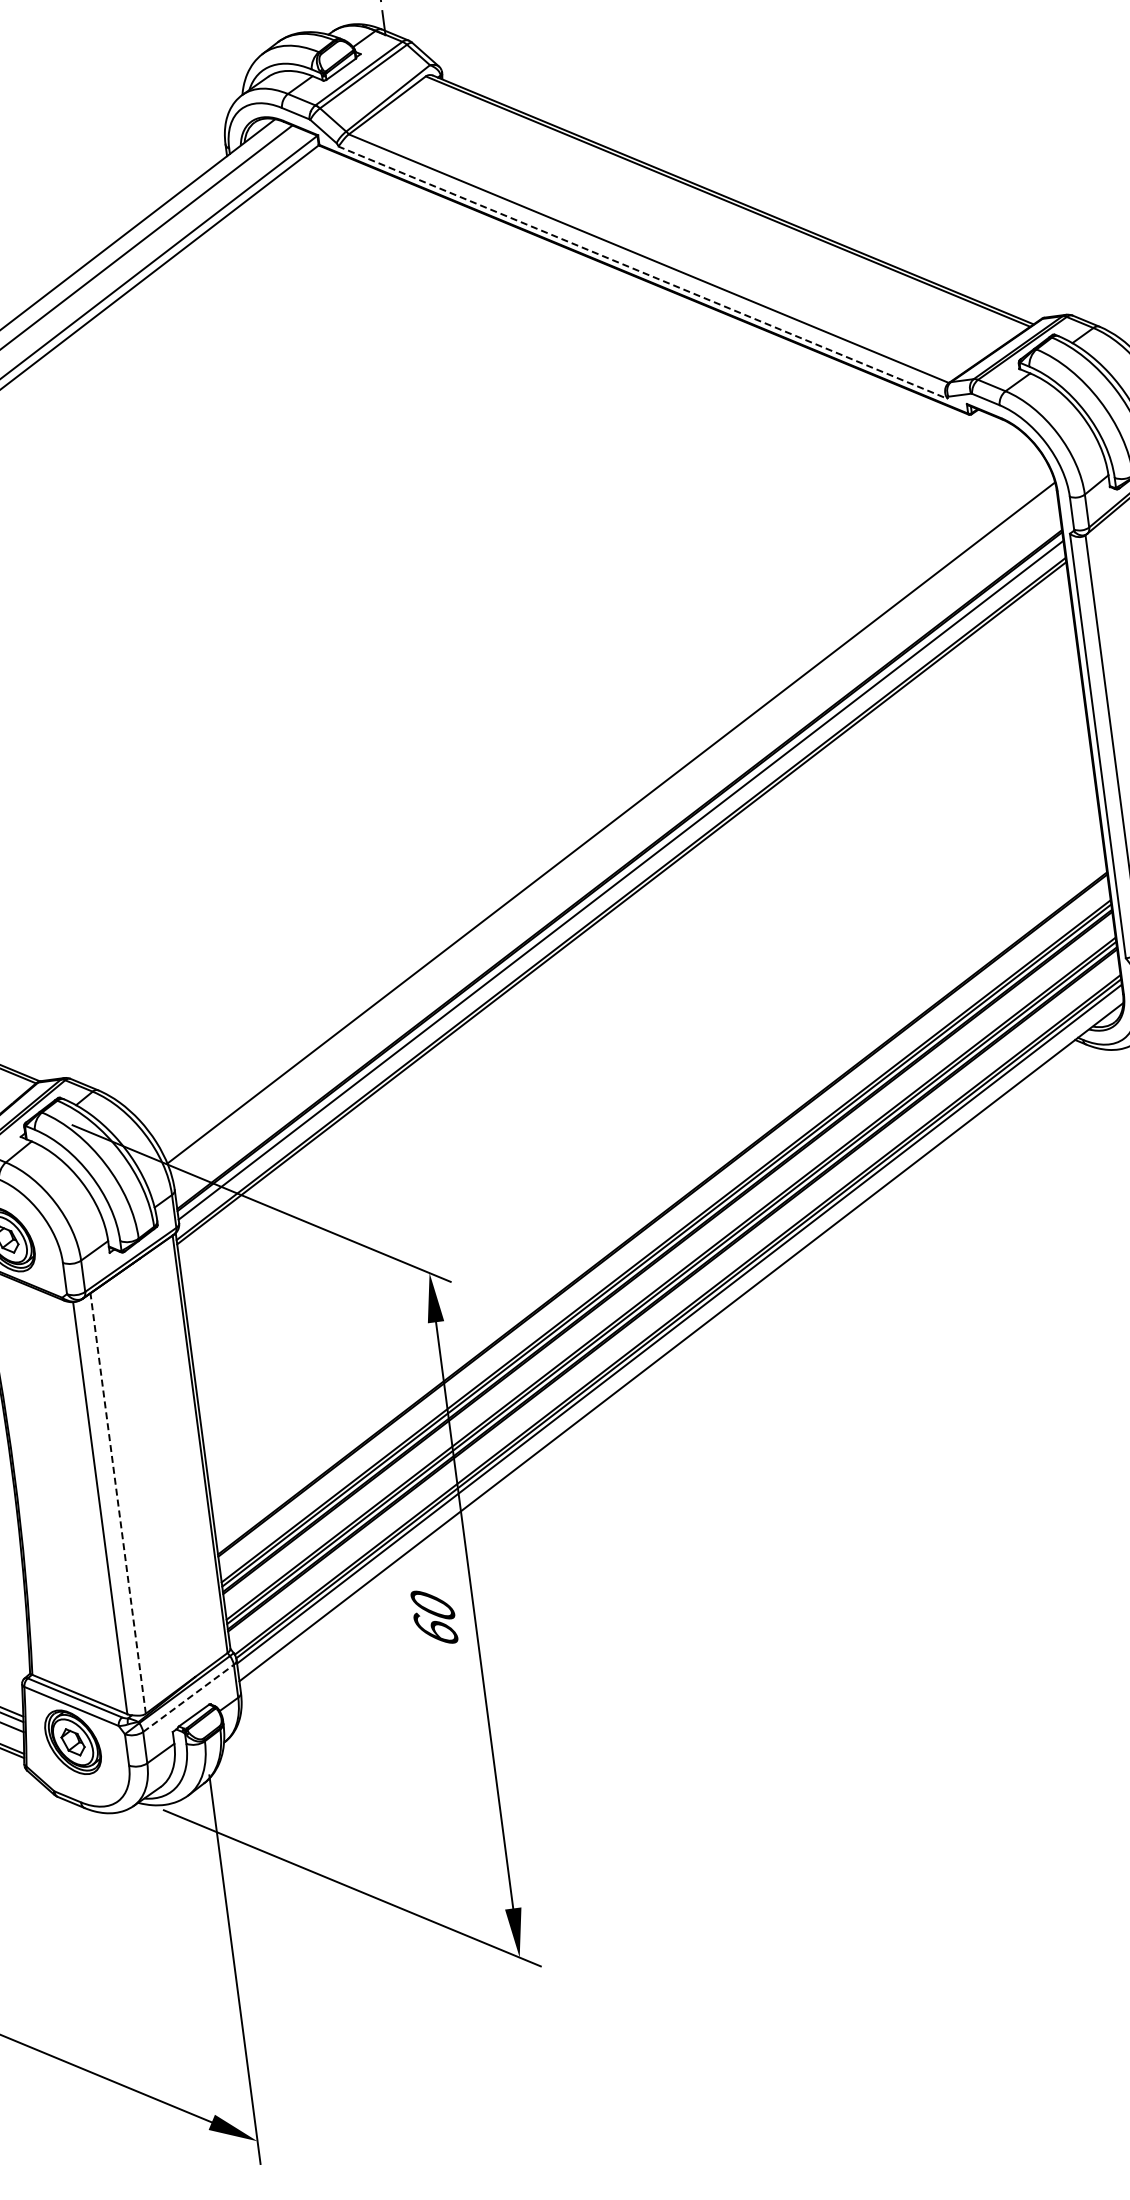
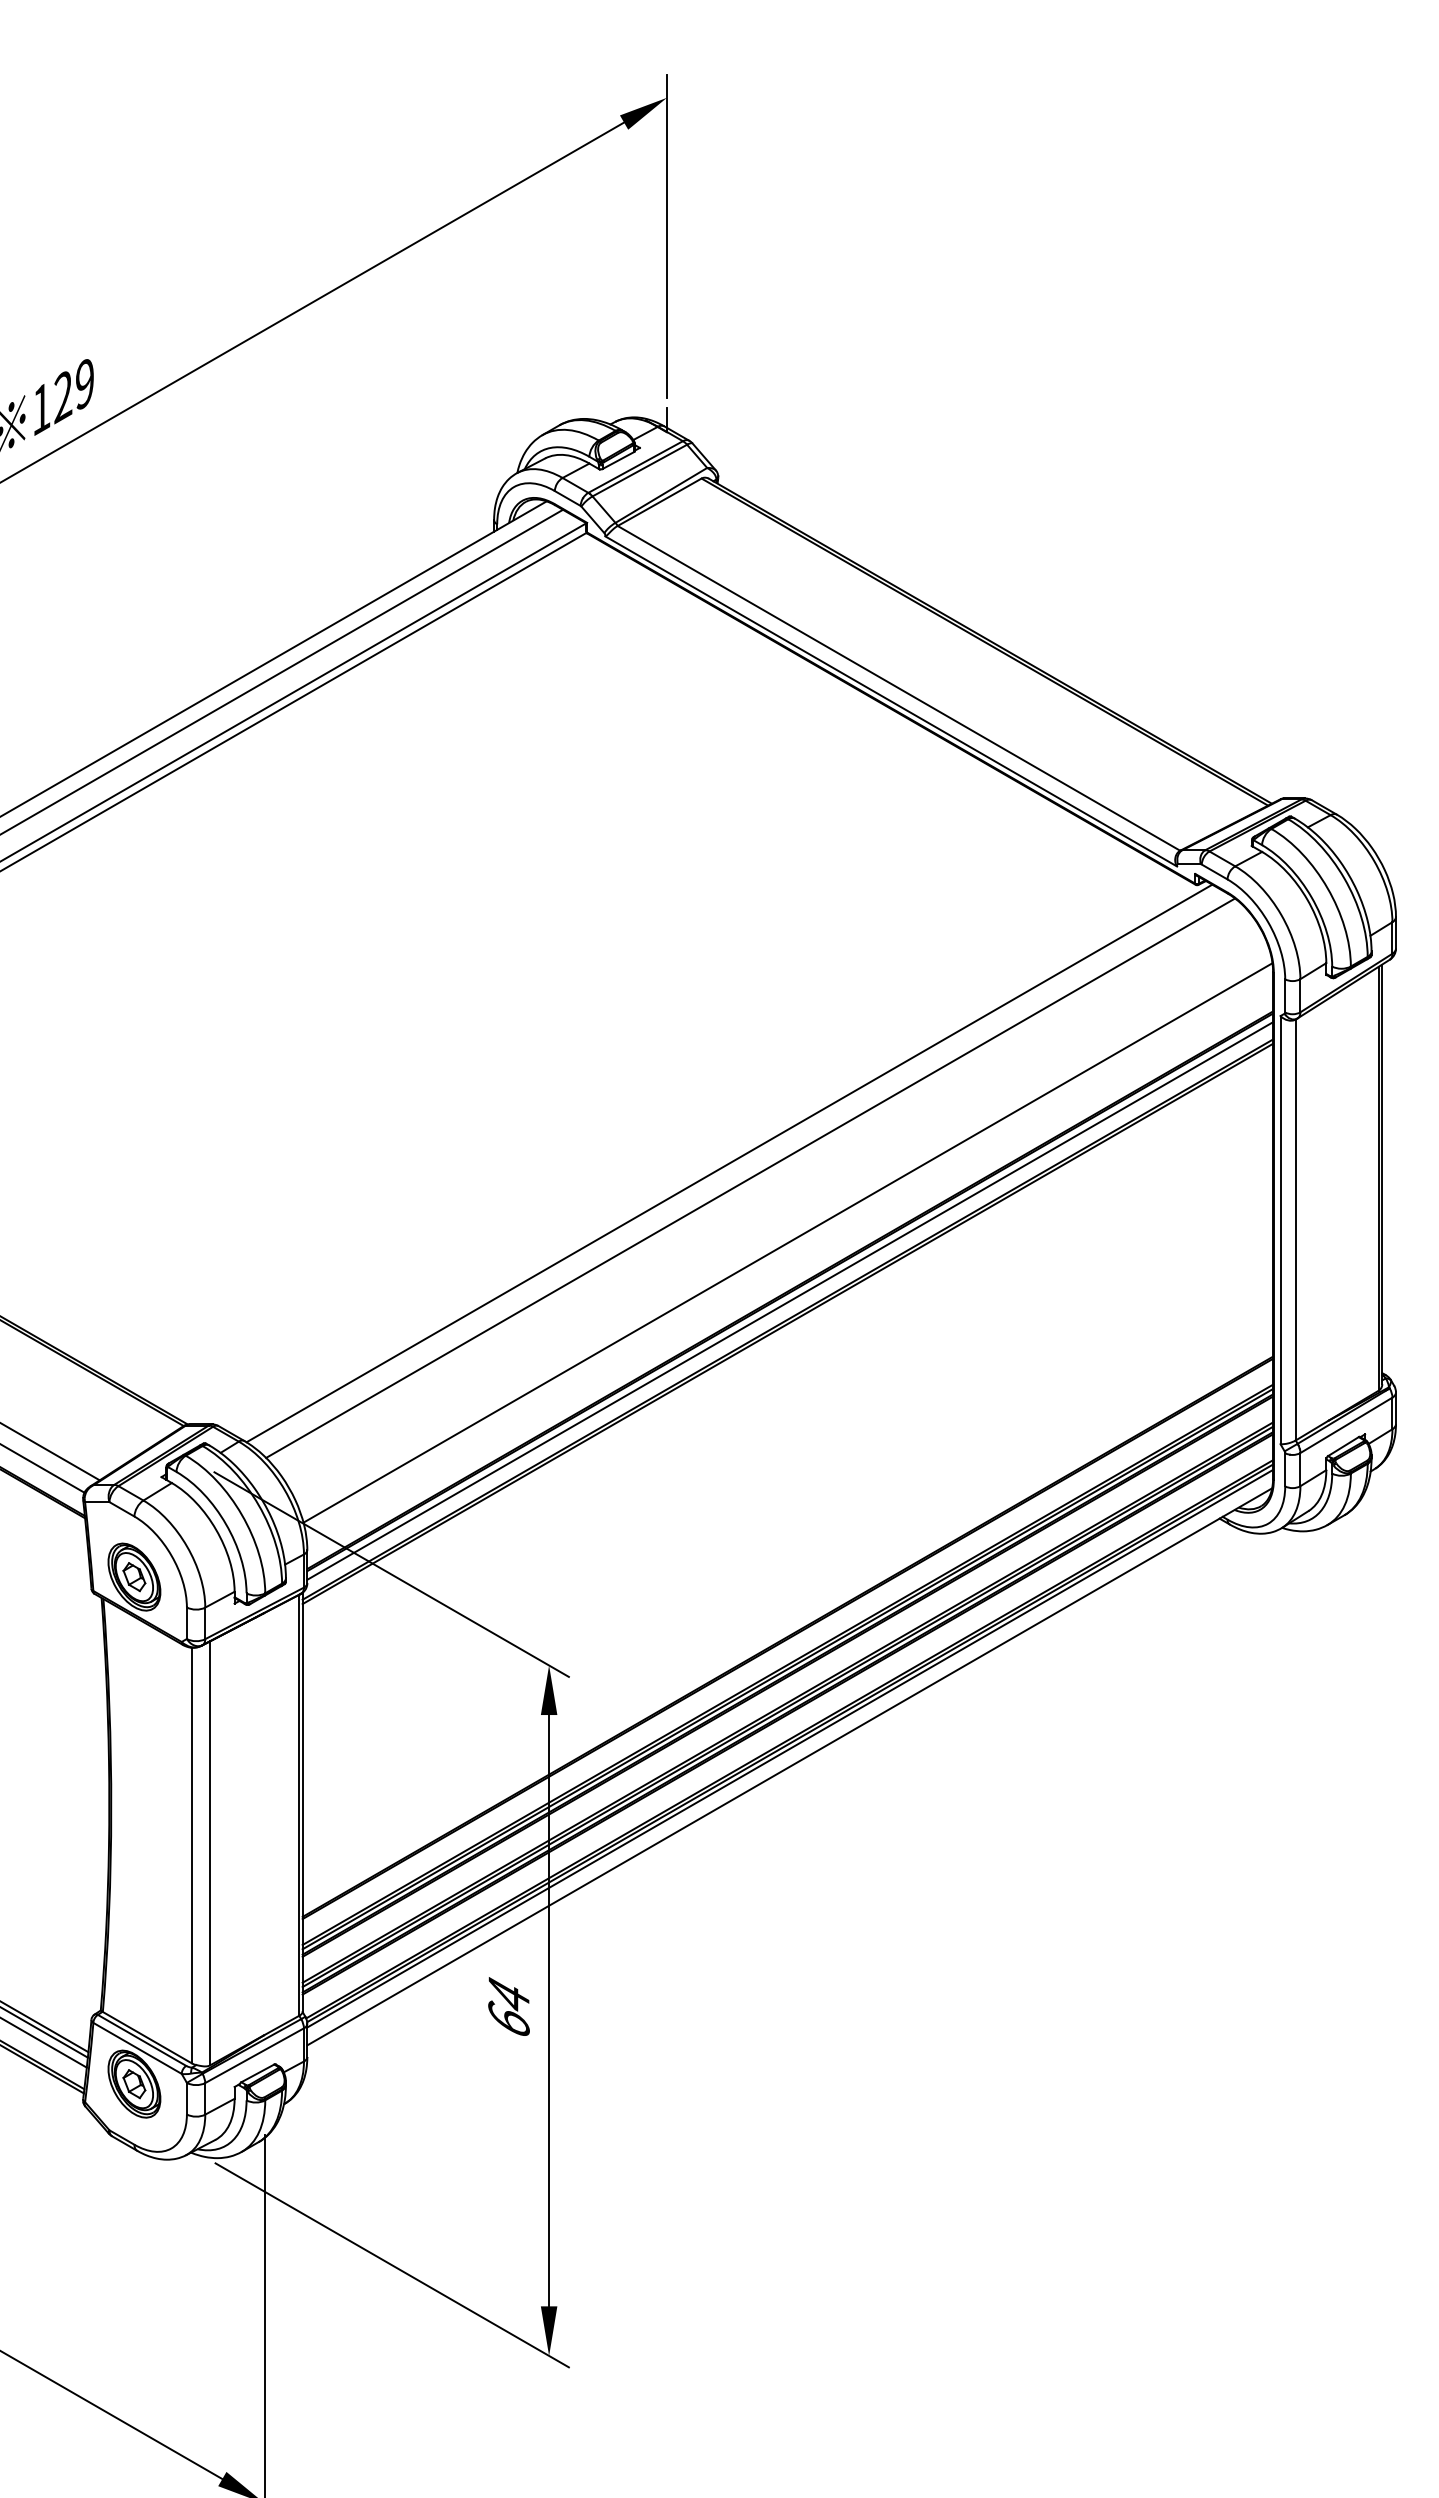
line: (643, 272) -> (891, 701), dashed -> solid
line: (542, 751) -> (729, 1163), added
line: (565, 763) -> (750, 1177), added
line: (118, 1502) -> (210, 1852), dashed -> solid
text: (432, 1604) -> (508, 1994), 60 -> 64
line: (189, 1698) -> (255, 2055), dashed -> solid

